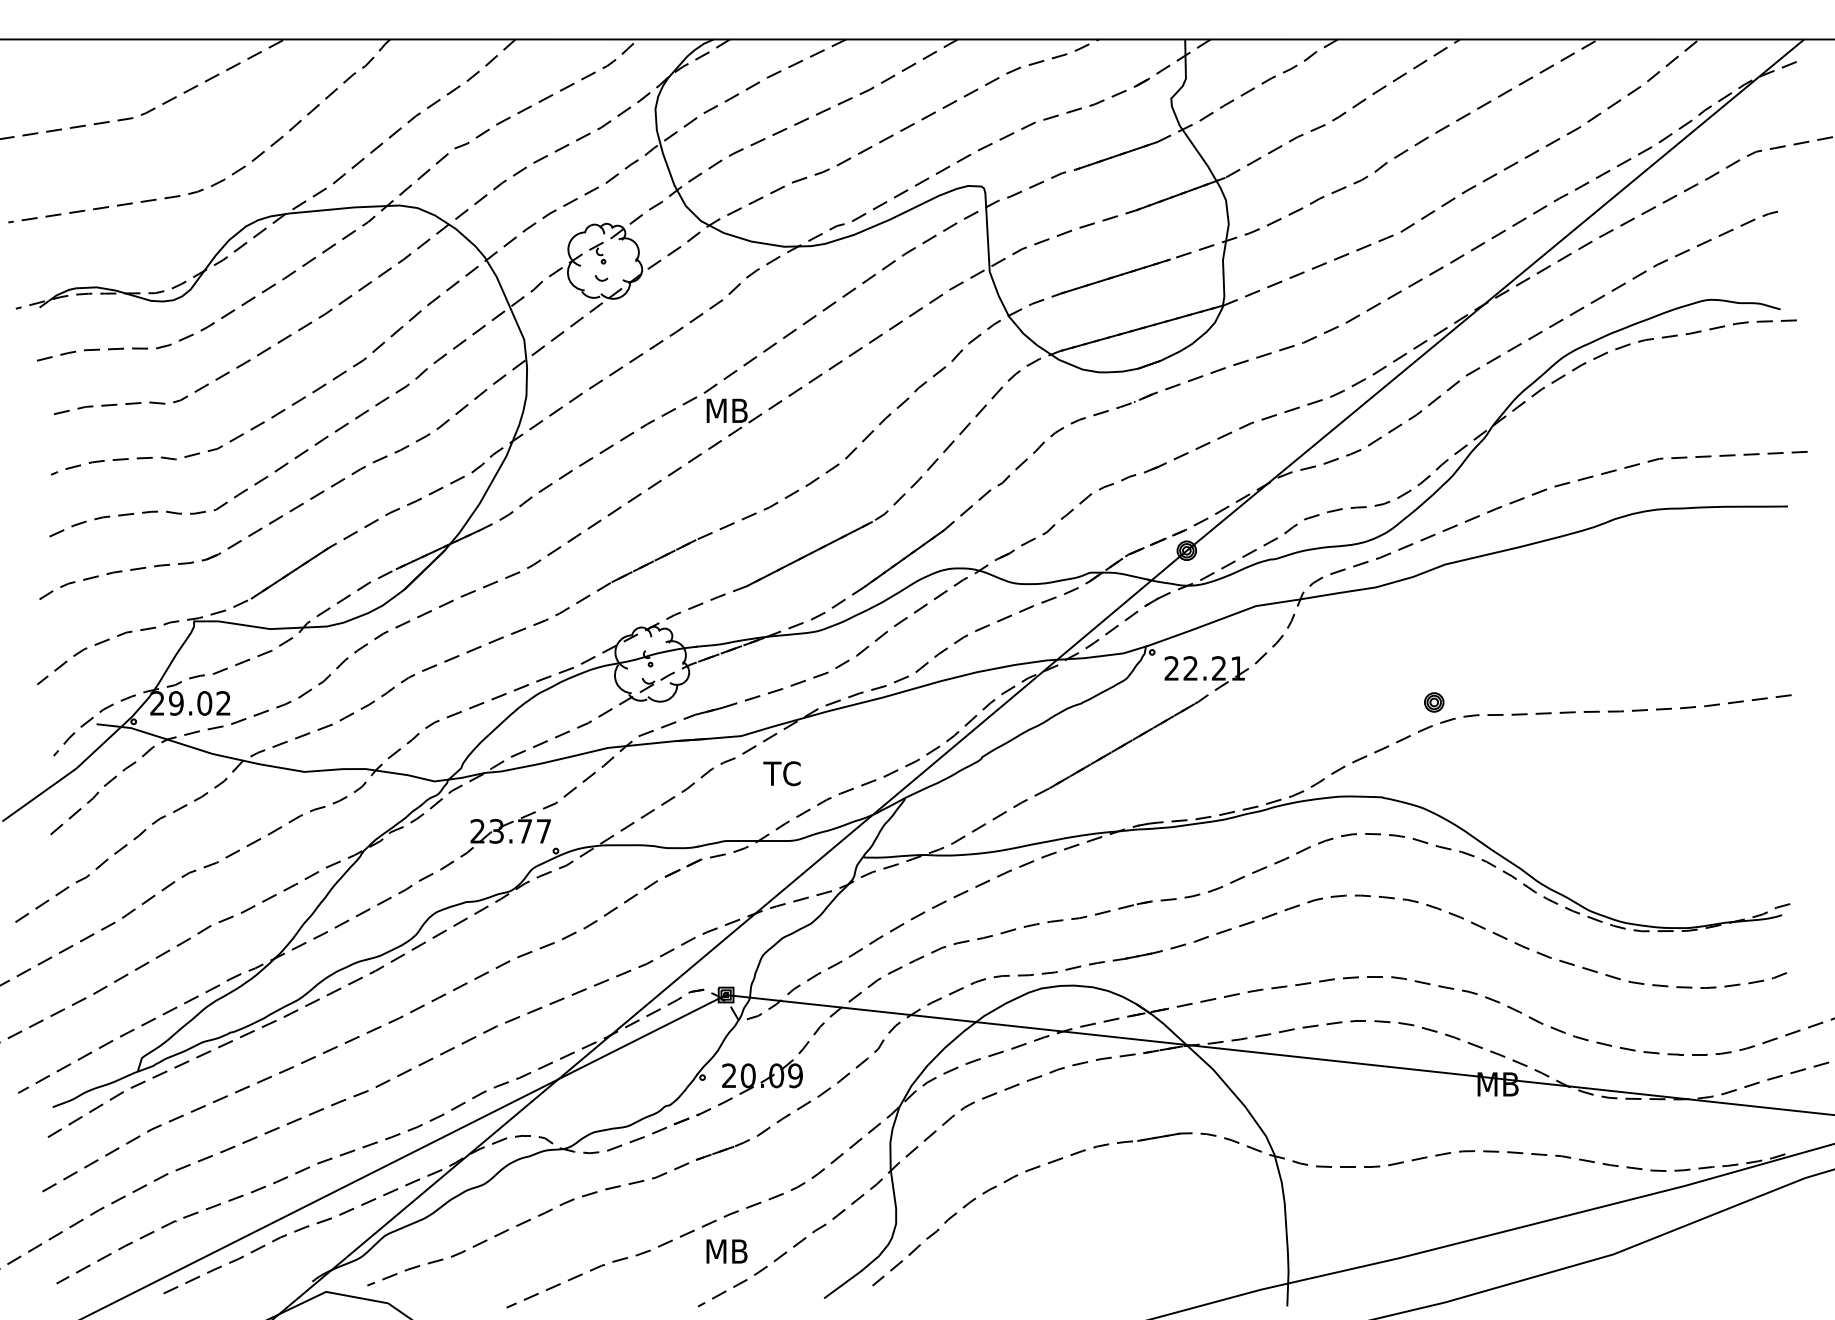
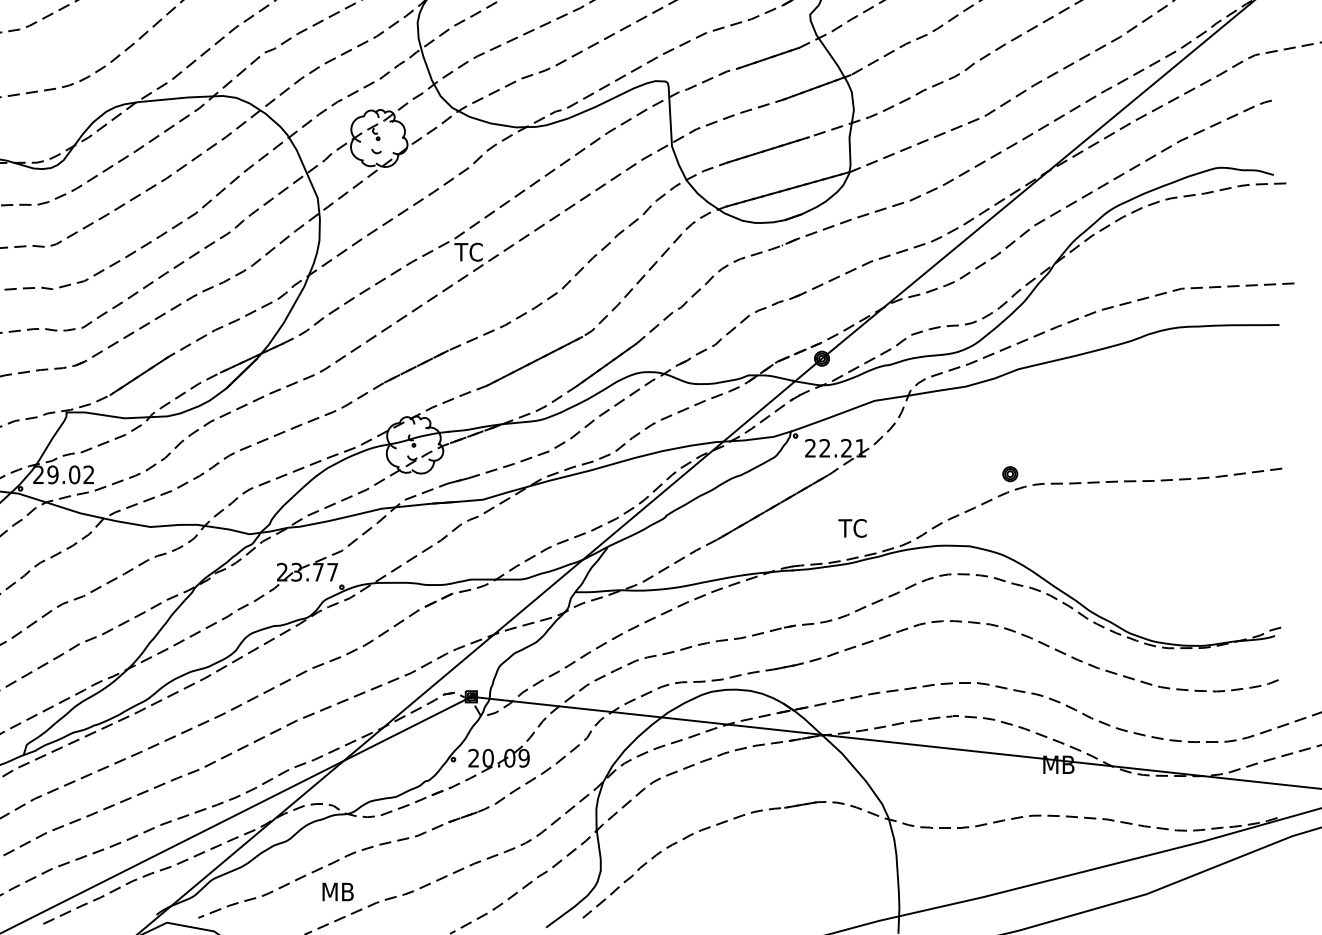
text: (725, 410) -> (470, 251), MB -> TC
text: (781, 773) -> (852, 528), moved
text: (726, 1251) -> (337, 891), moved

